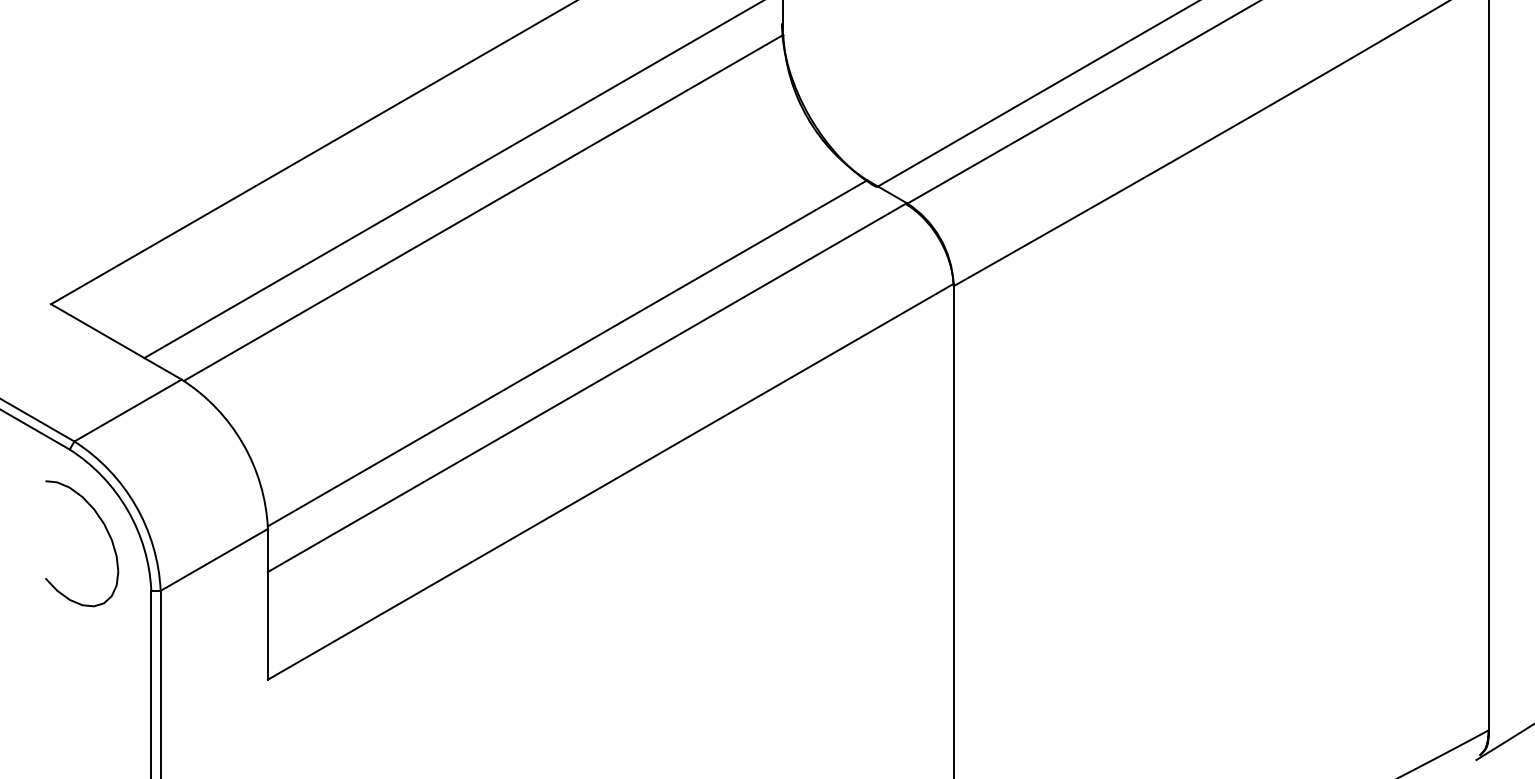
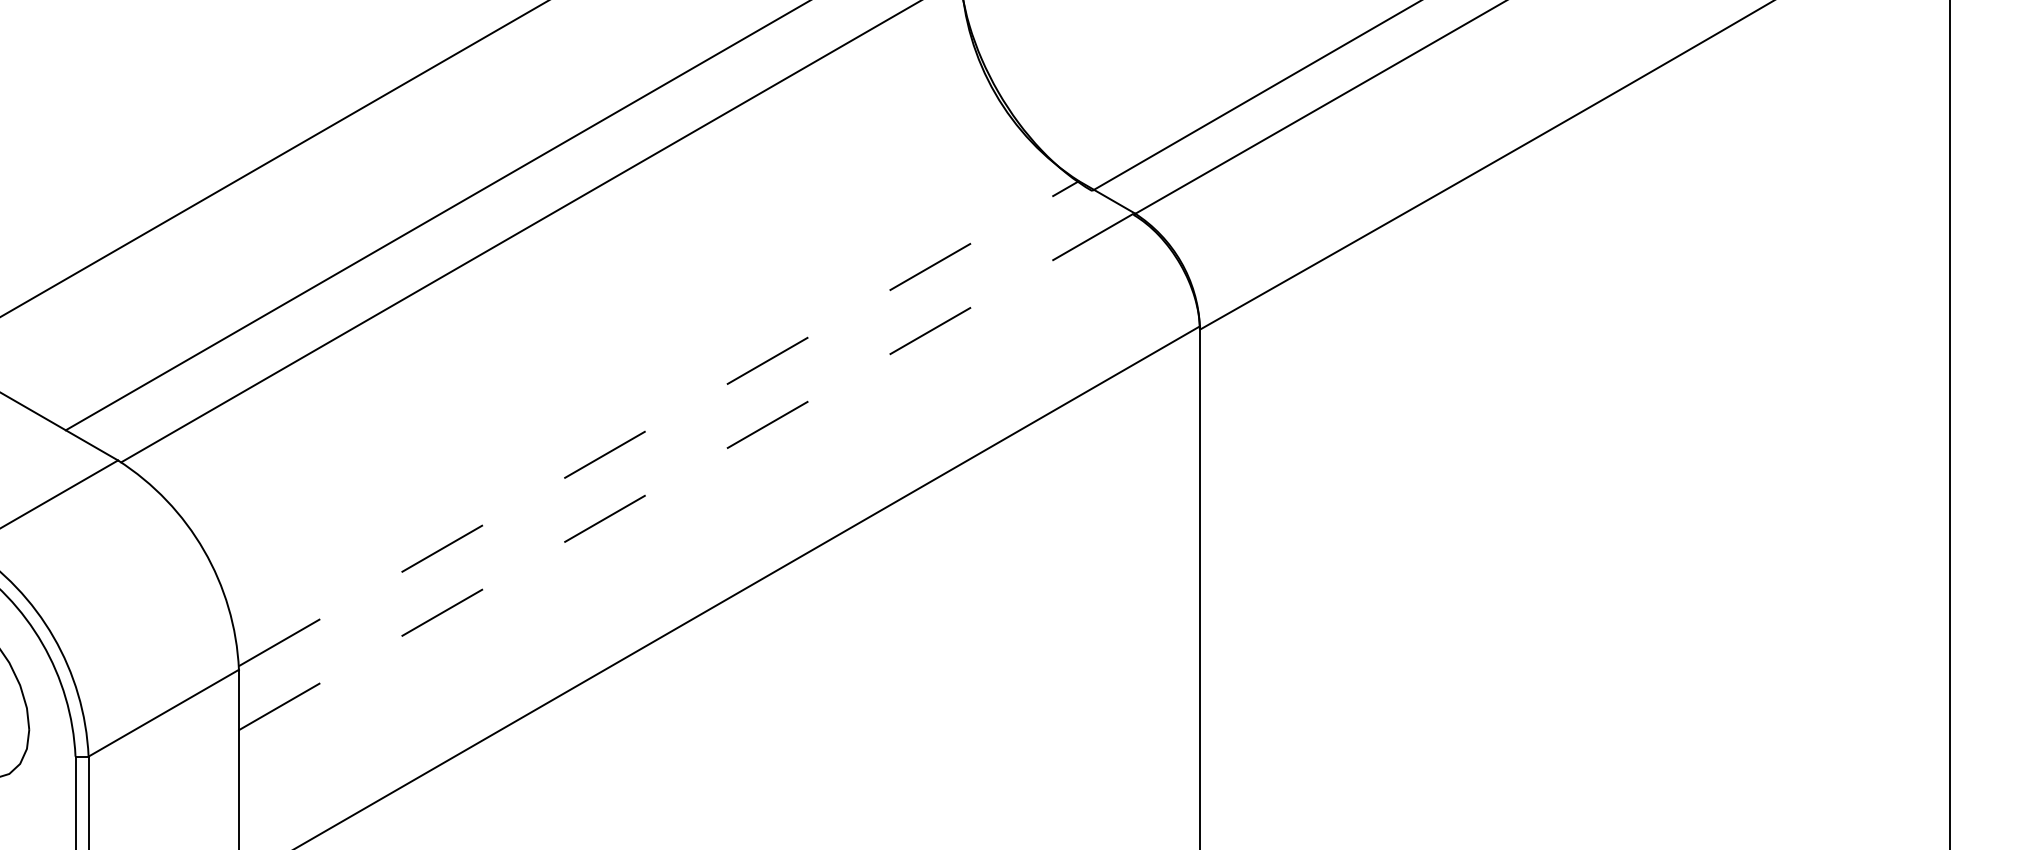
line: (568, 353) -> (660, 423), solid -> dashed
line: (587, 387) -> (686, 471), solid -> dashed

